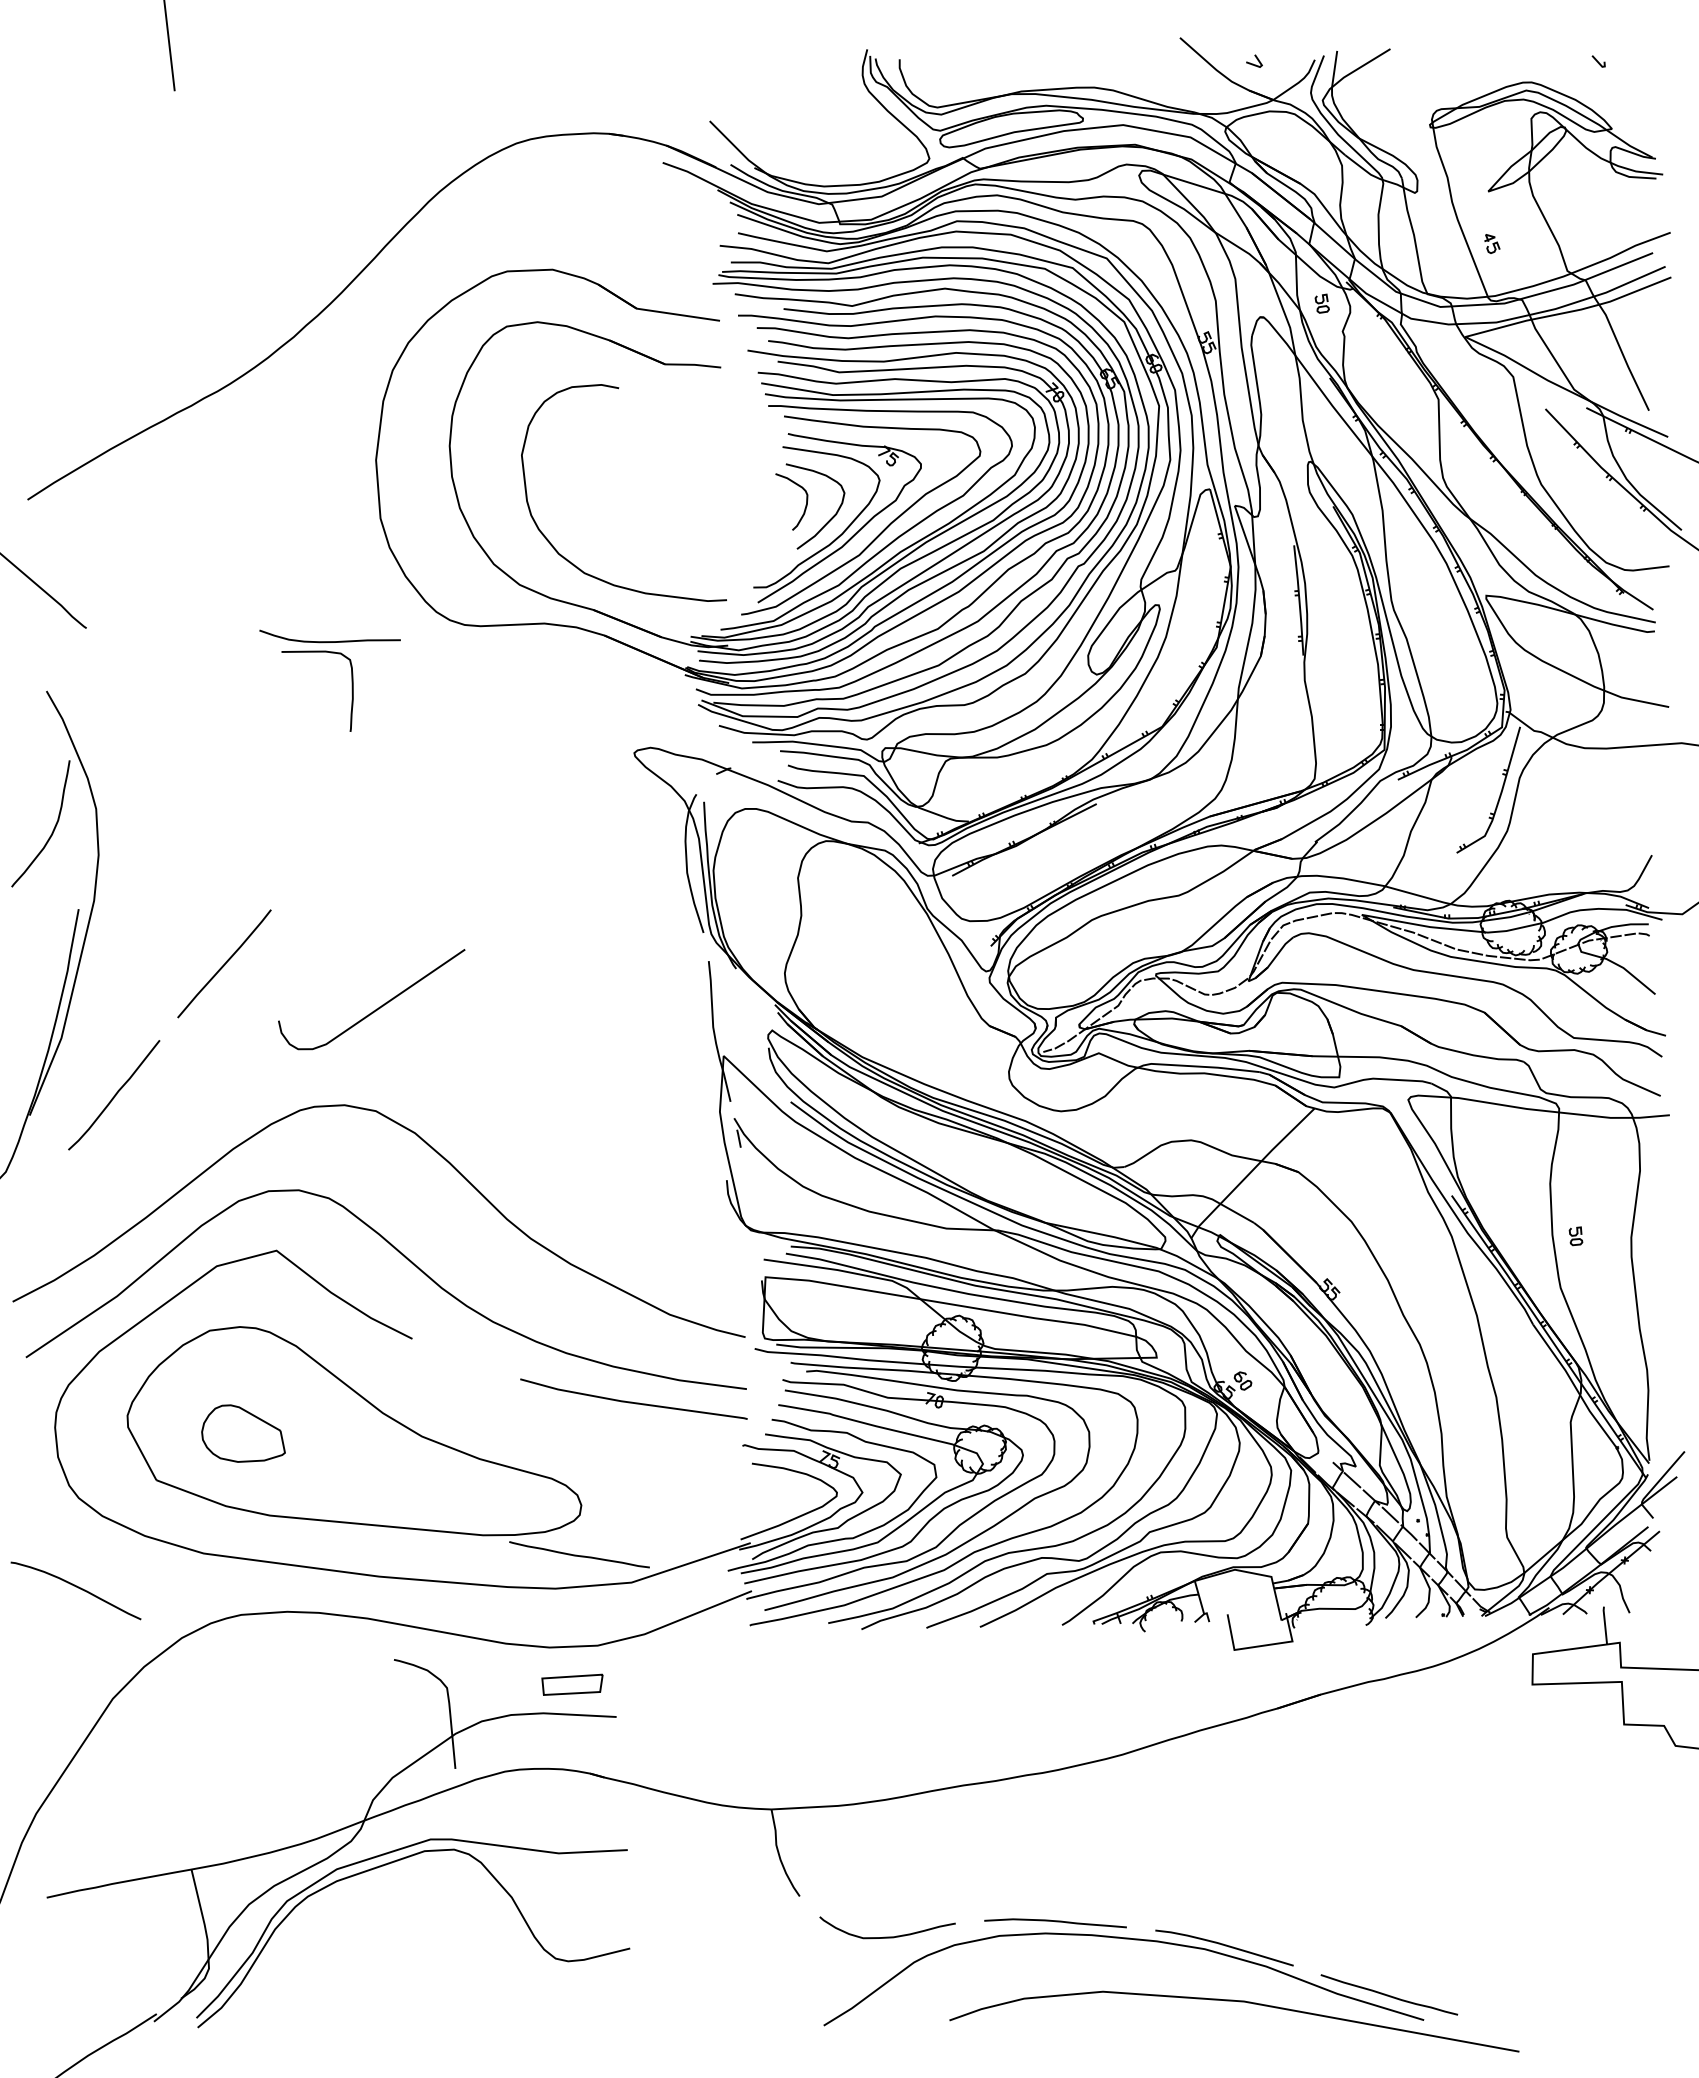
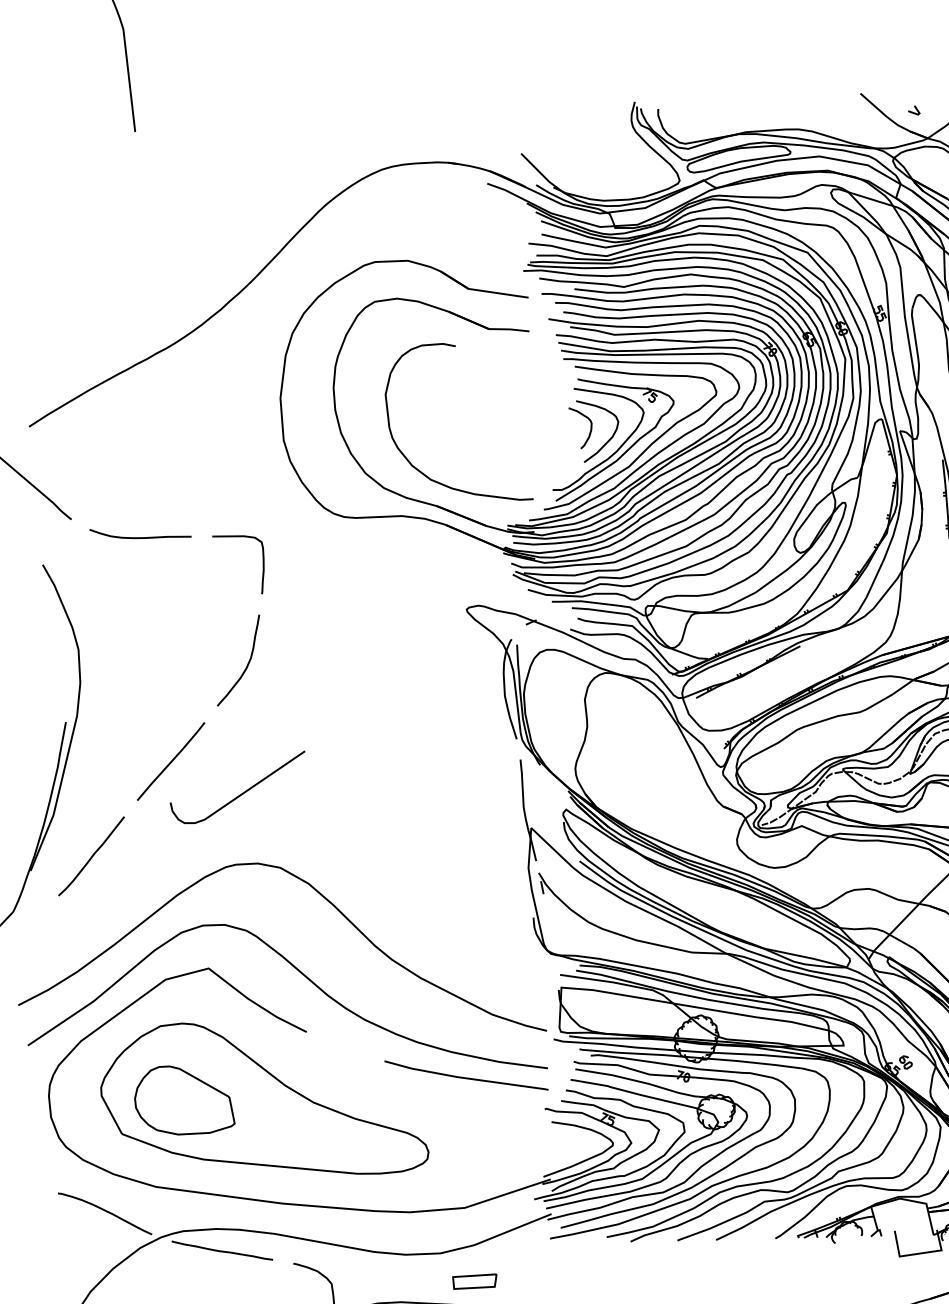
curve: (329, 641) -> (140, 537), moved
curve: (52, 830) -> (246, 665), moved
part: (376, 1008) -> (241, 793), moved
part: (243, 1433) -> (184, 1100), size x1.67
curve: (579, 1555) -> (222, 1251), moved
curve: (76, 1587) -> (105, 1211), moved
part: (572, 1684) -> (474, 1281), moved

